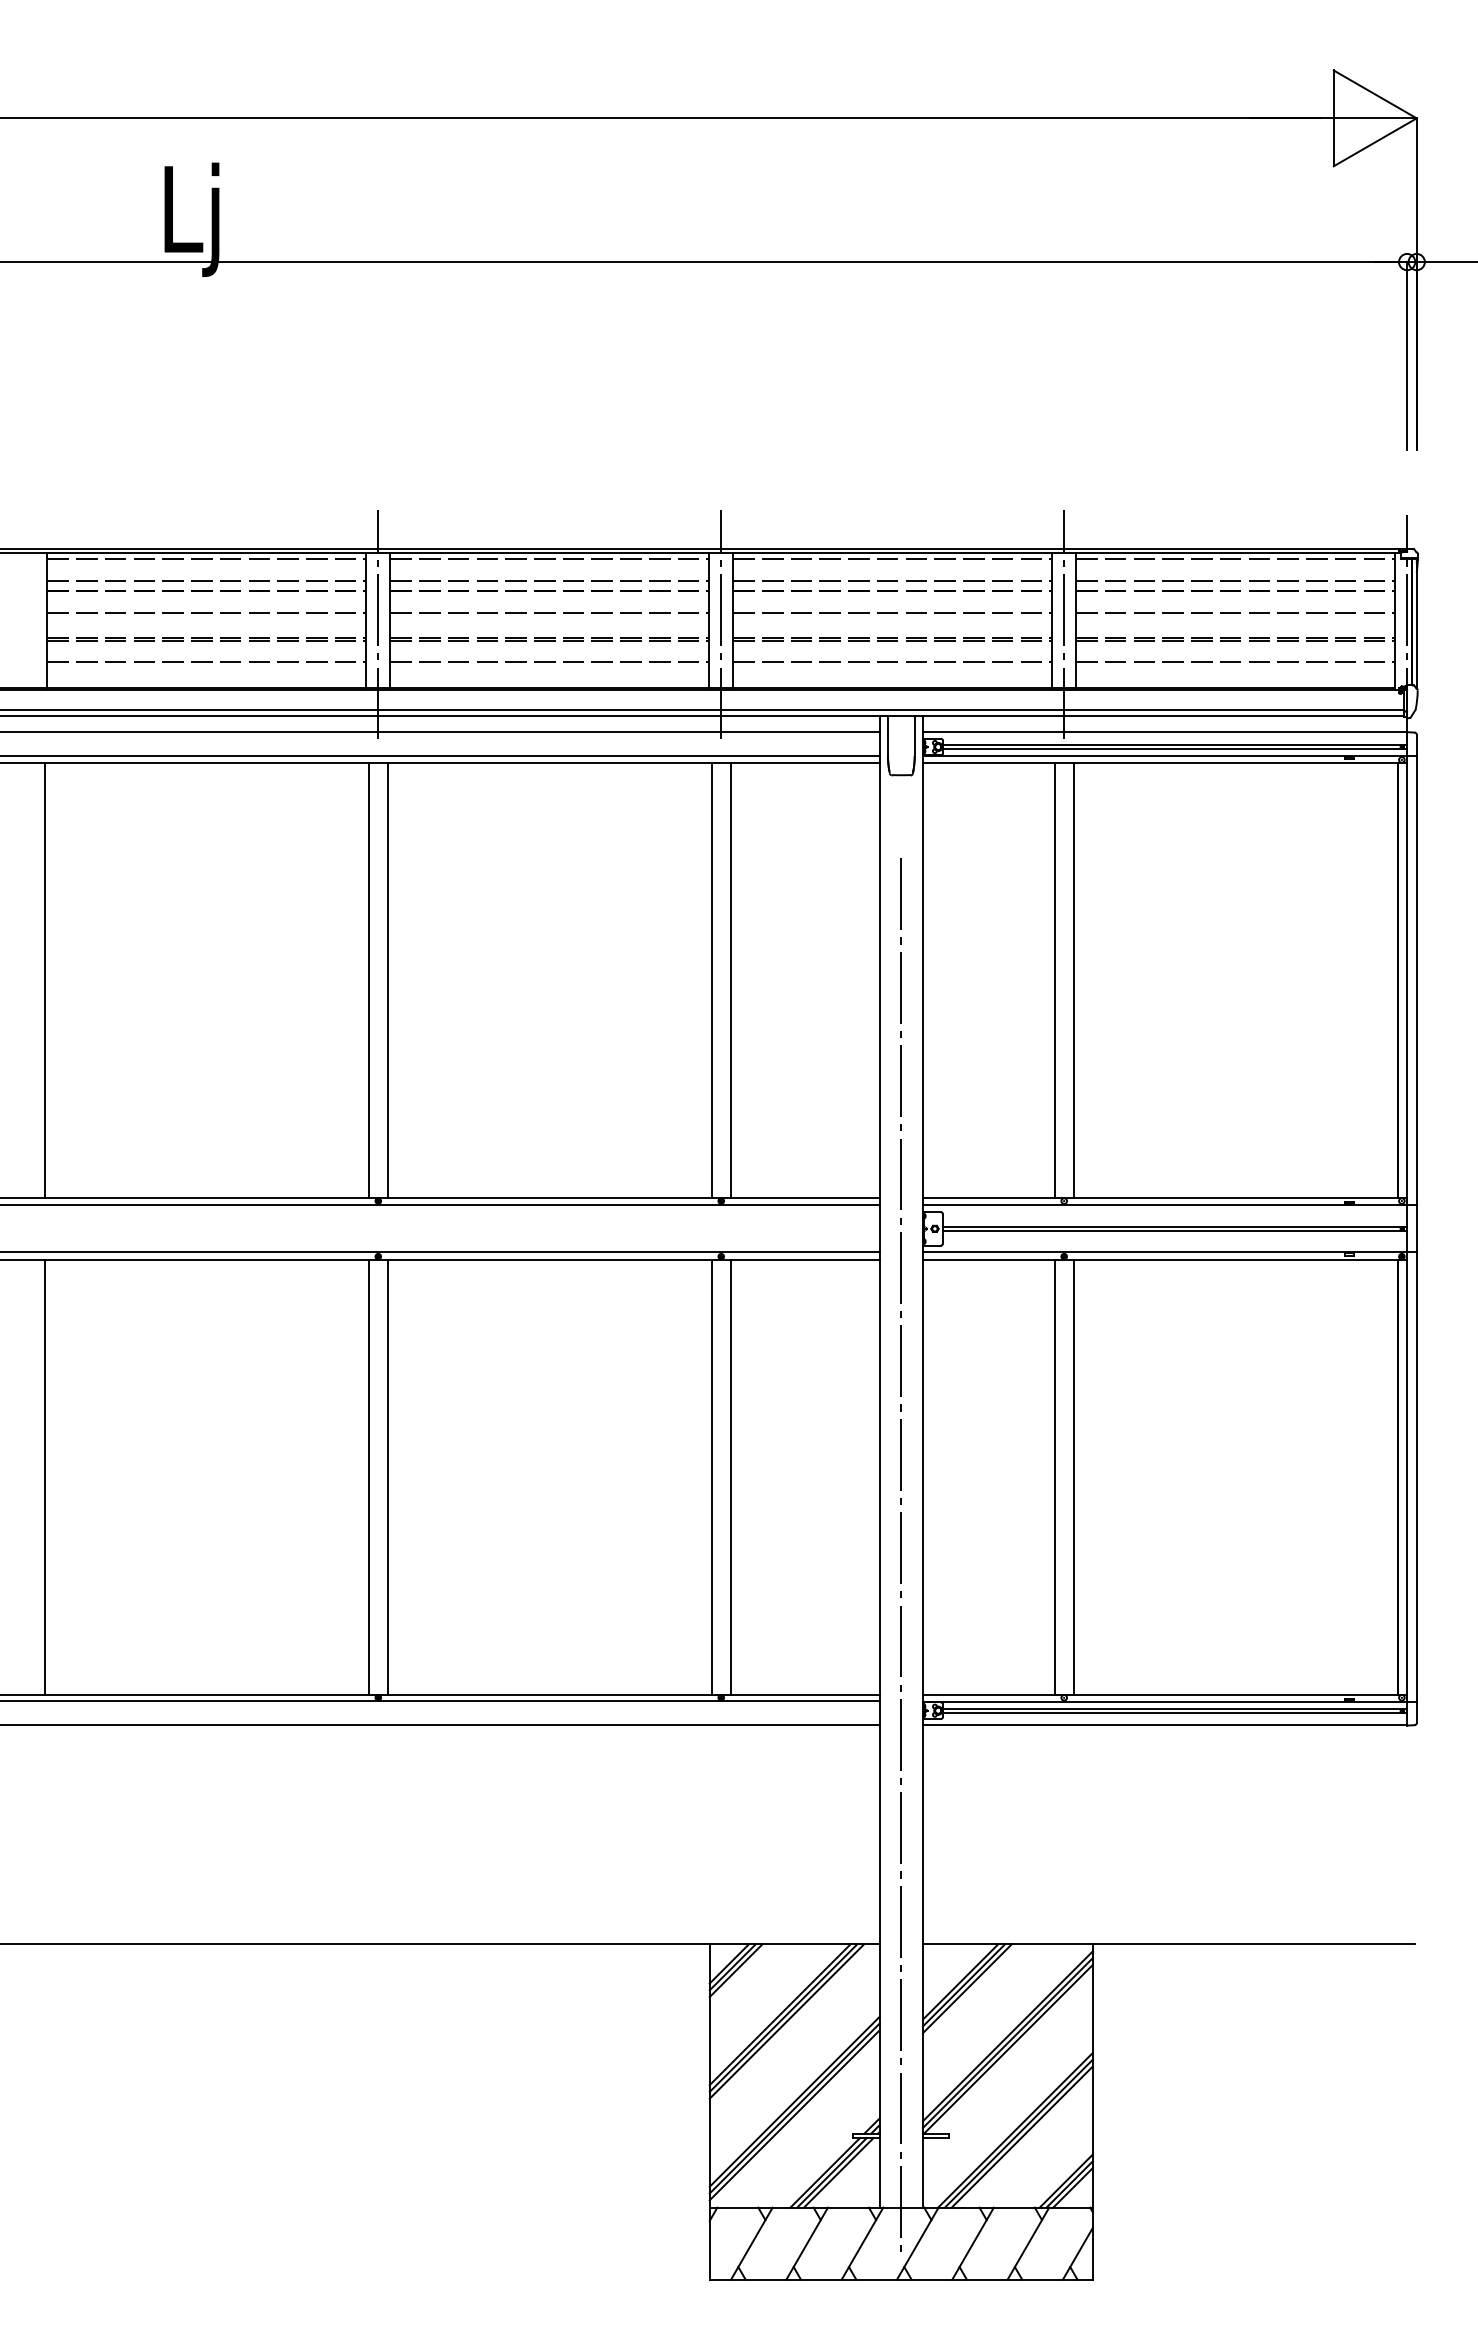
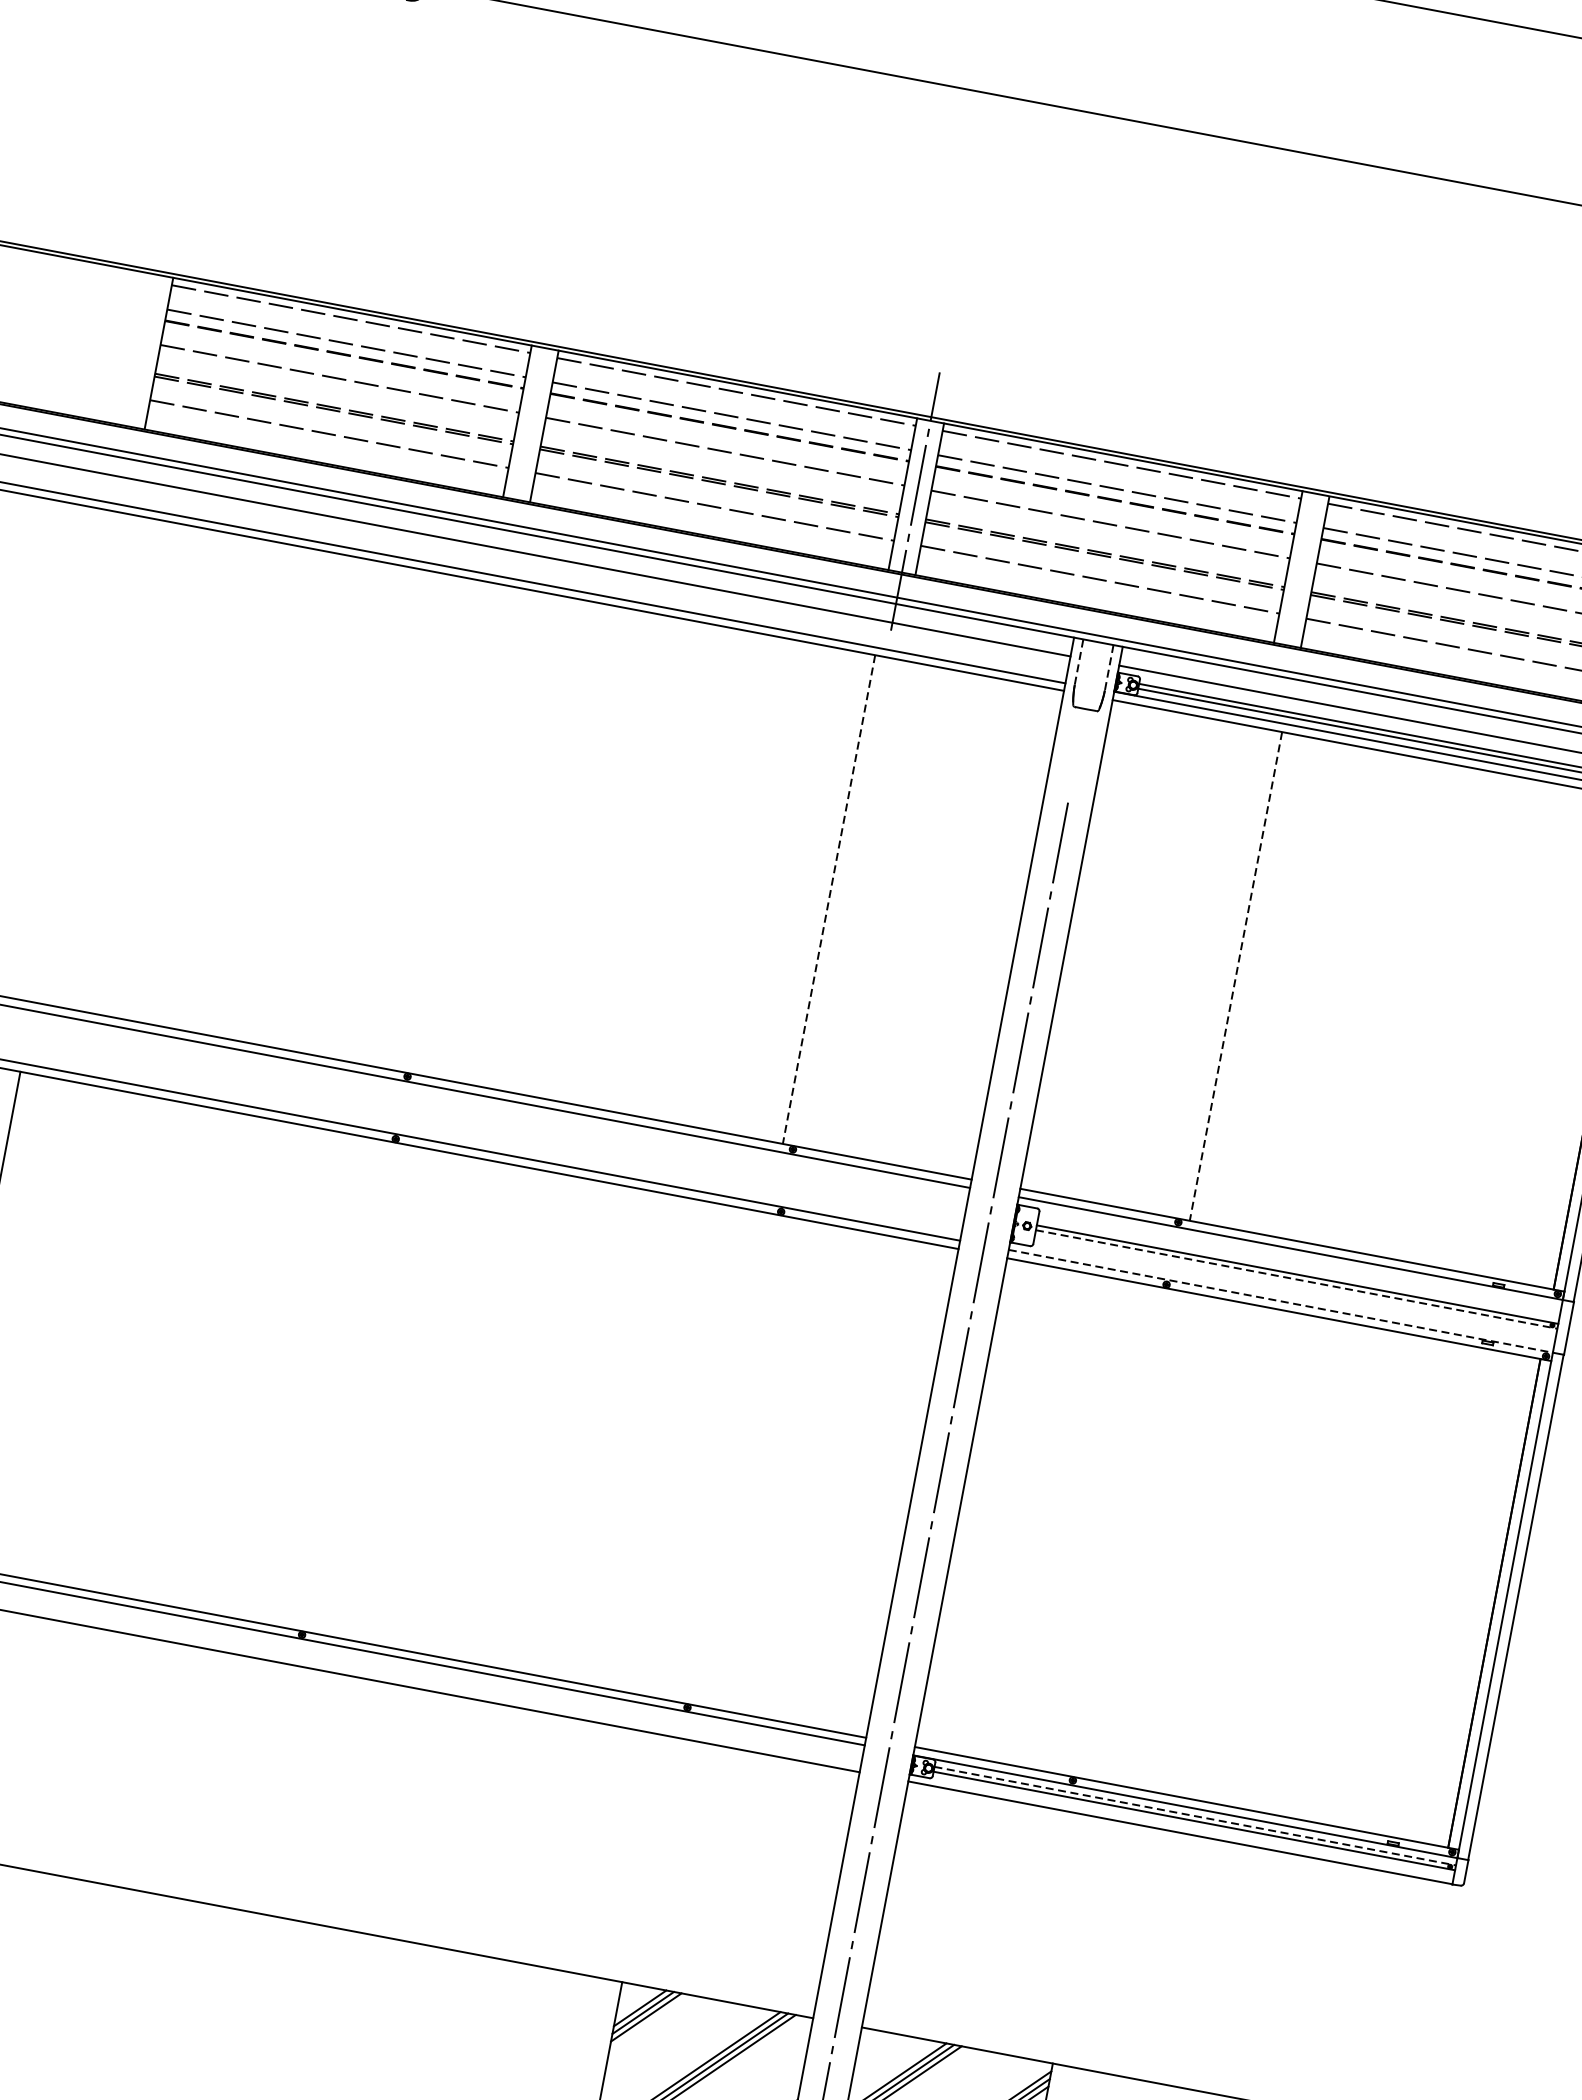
line: (378, 624) -> (530, 428), removed
line: (1064, 624) -> (1301, 574), removed
line: (887, 735) -> (1078, 661), solid -> dashed
line: (914, 736) -> (1108, 668), solid -> dashed
line: (44, 980) -> (79, 757), removed
line: (368, 980) -> (443, 826), removed
line: (387, 980) -> (464, 830), removed
line: (730, 980) -> (850, 903), removed
line: (1054, 980) -> (1214, 972), removed
line: (711, 981) -> (828, 900), solid -> dashed
line: (1073, 981) -> (1235, 977), solid -> dashed
line: (1175, 1231) -> (1296, 1280), solid -> dashed
line: (1165, 1252) -> (1281, 1301), solid -> dashed
line: (368, 1476) -> (338, 1384), removed
line: (387, 1476) -> (359, 1388), removed
line: (711, 1476) -> (723, 1456), removed
line: (730, 1476) -> (744, 1460), removed
line: (1054, 1476) -> (1108, 1529), removed
line: (1073, 1476) -> (1130, 1533), removed
line: (1175, 1708) -> (1195, 1816), solid -> dashed

